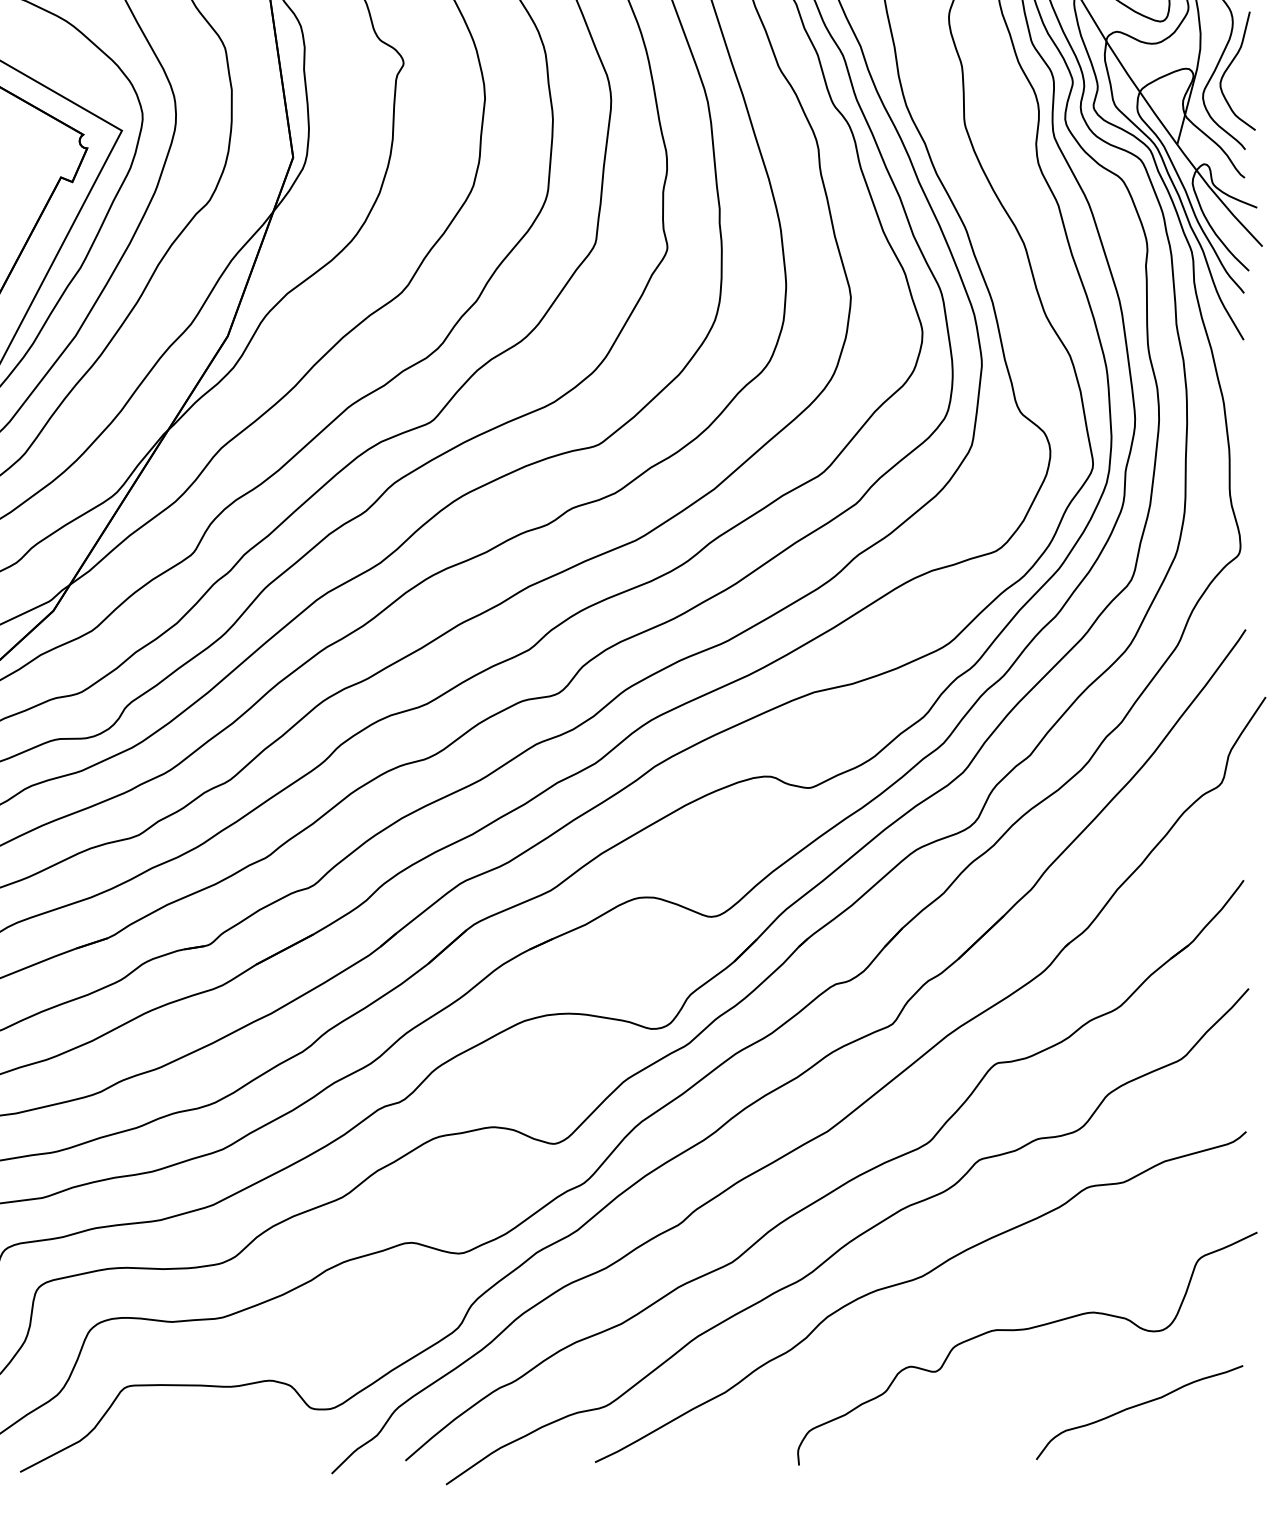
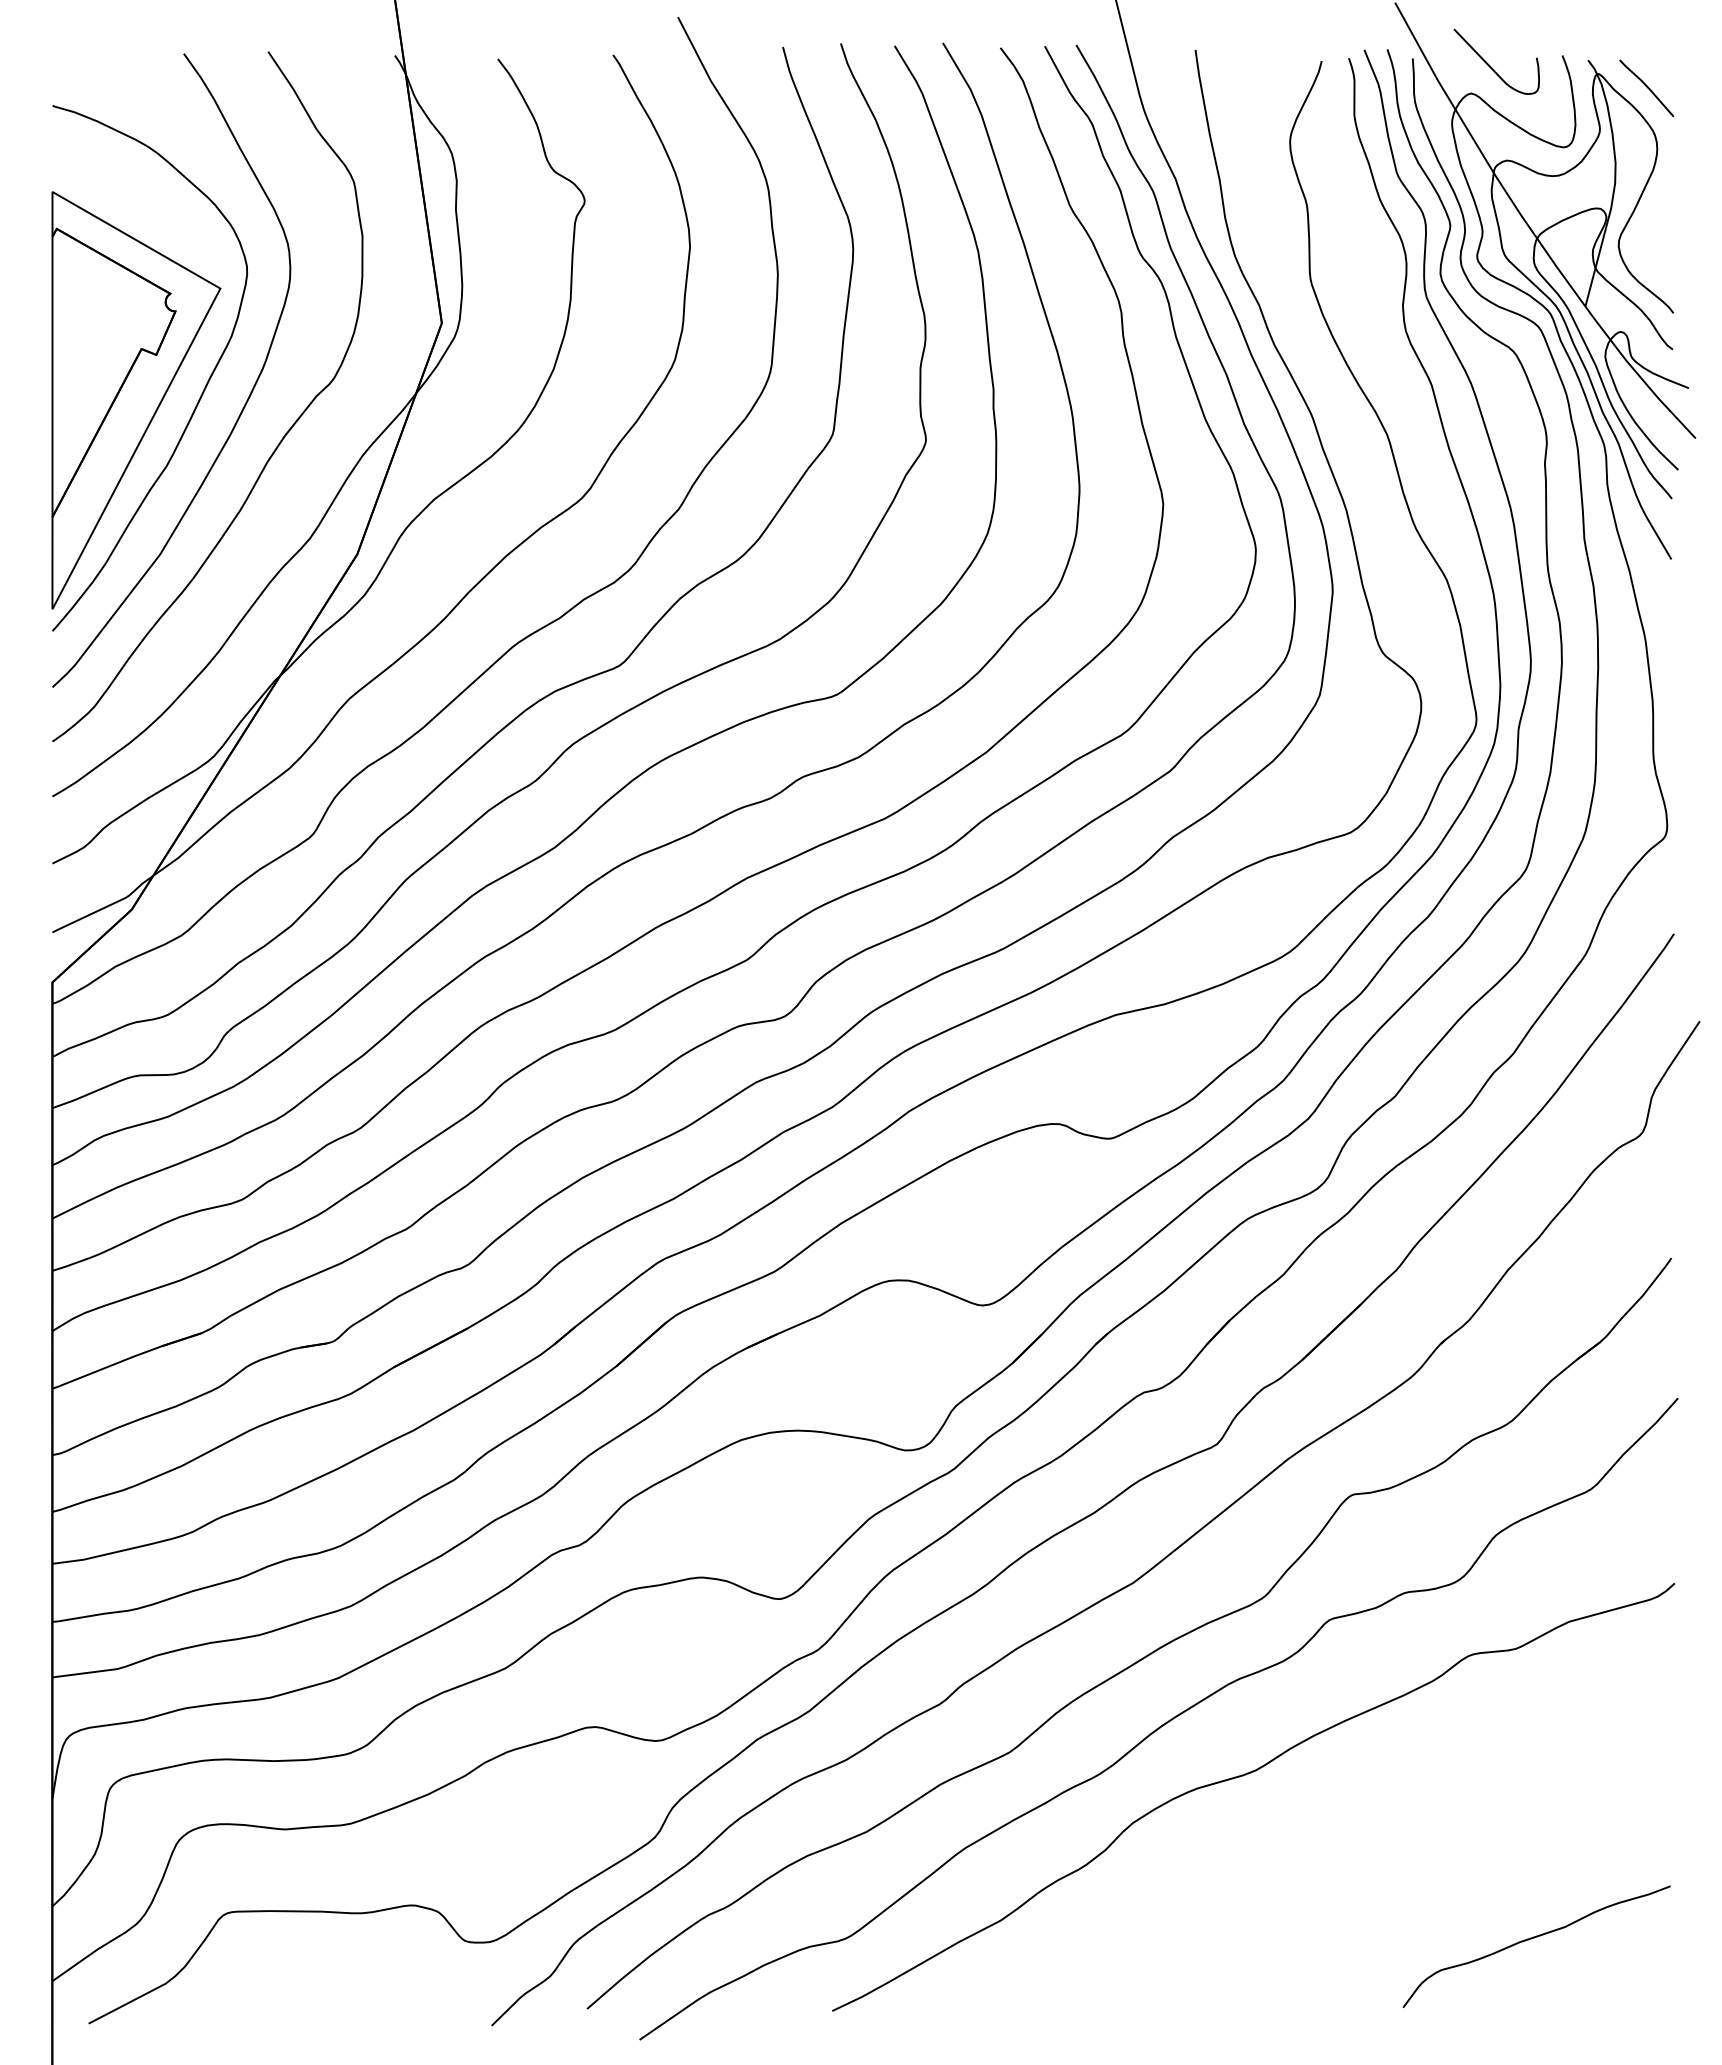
curve: (1229, 66) -> (1653, 205), removed
curve: (1023, 1330) -> (1386, 1840), removed

